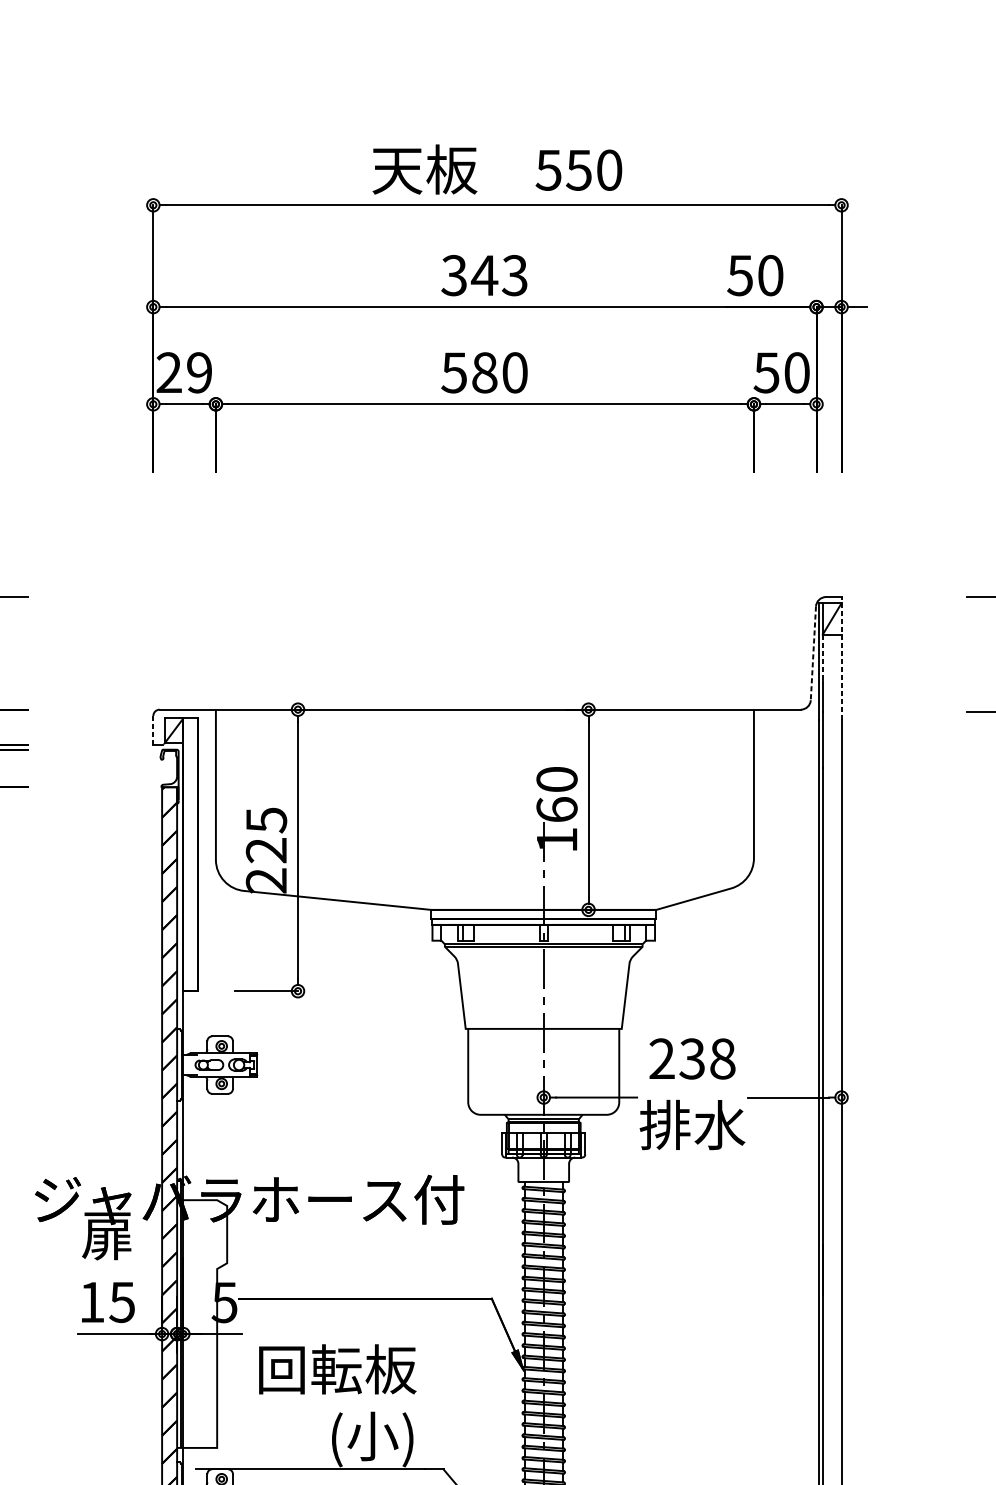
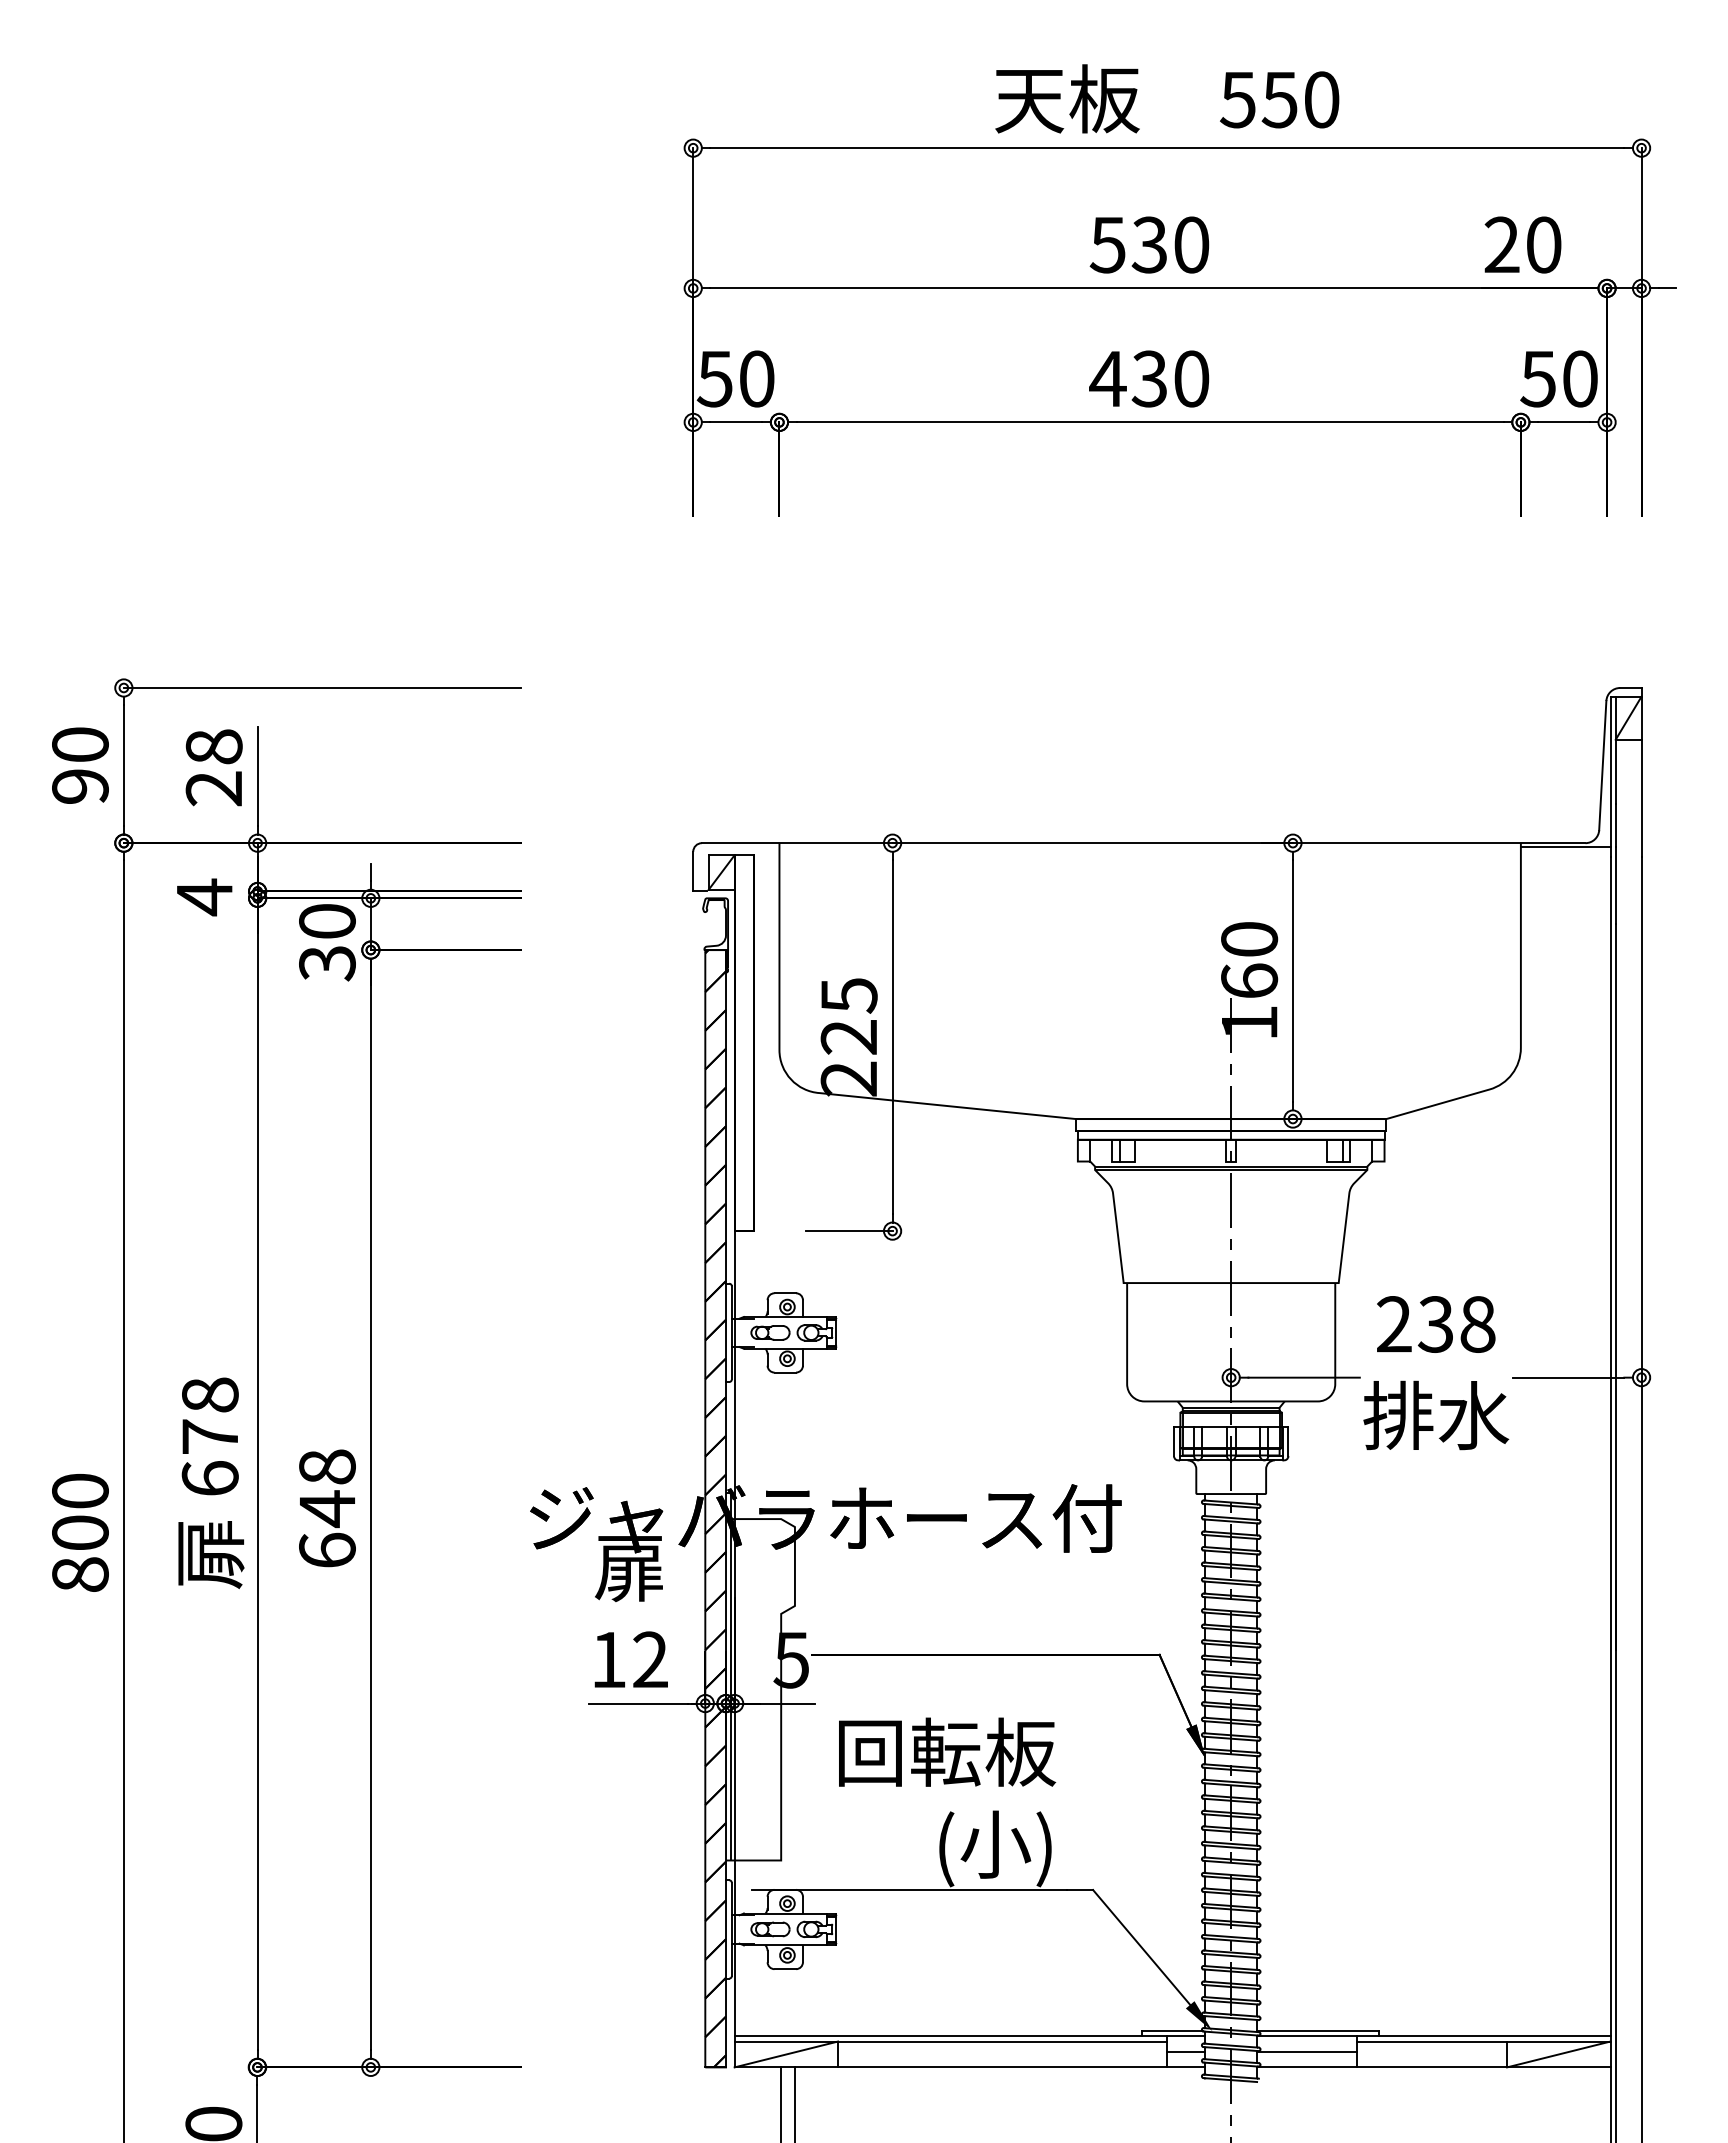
text: (484, 275) -> (1149, 244), 343 -> 530
text: (739, 275) -> (1501, 244), 50 -> 20
text: (184, 372) -> (735, 378), 29 -> 50
text: (469, 372) -> (1128, 378), 580 -> 430
line: (813, 653) -> (1602, 765), dashed -> solid
line: (822, 657) -> (1615, 771), dashed -> solid
line: (841, 657) -> (1641, 771), dashed -> solid
line: (786, 712) -> (1565, 846), added
line: (153, 730) -> (693, 871), dashed -> solid
text: (121, 1302) -> (649, 1659), 15 -> 12

